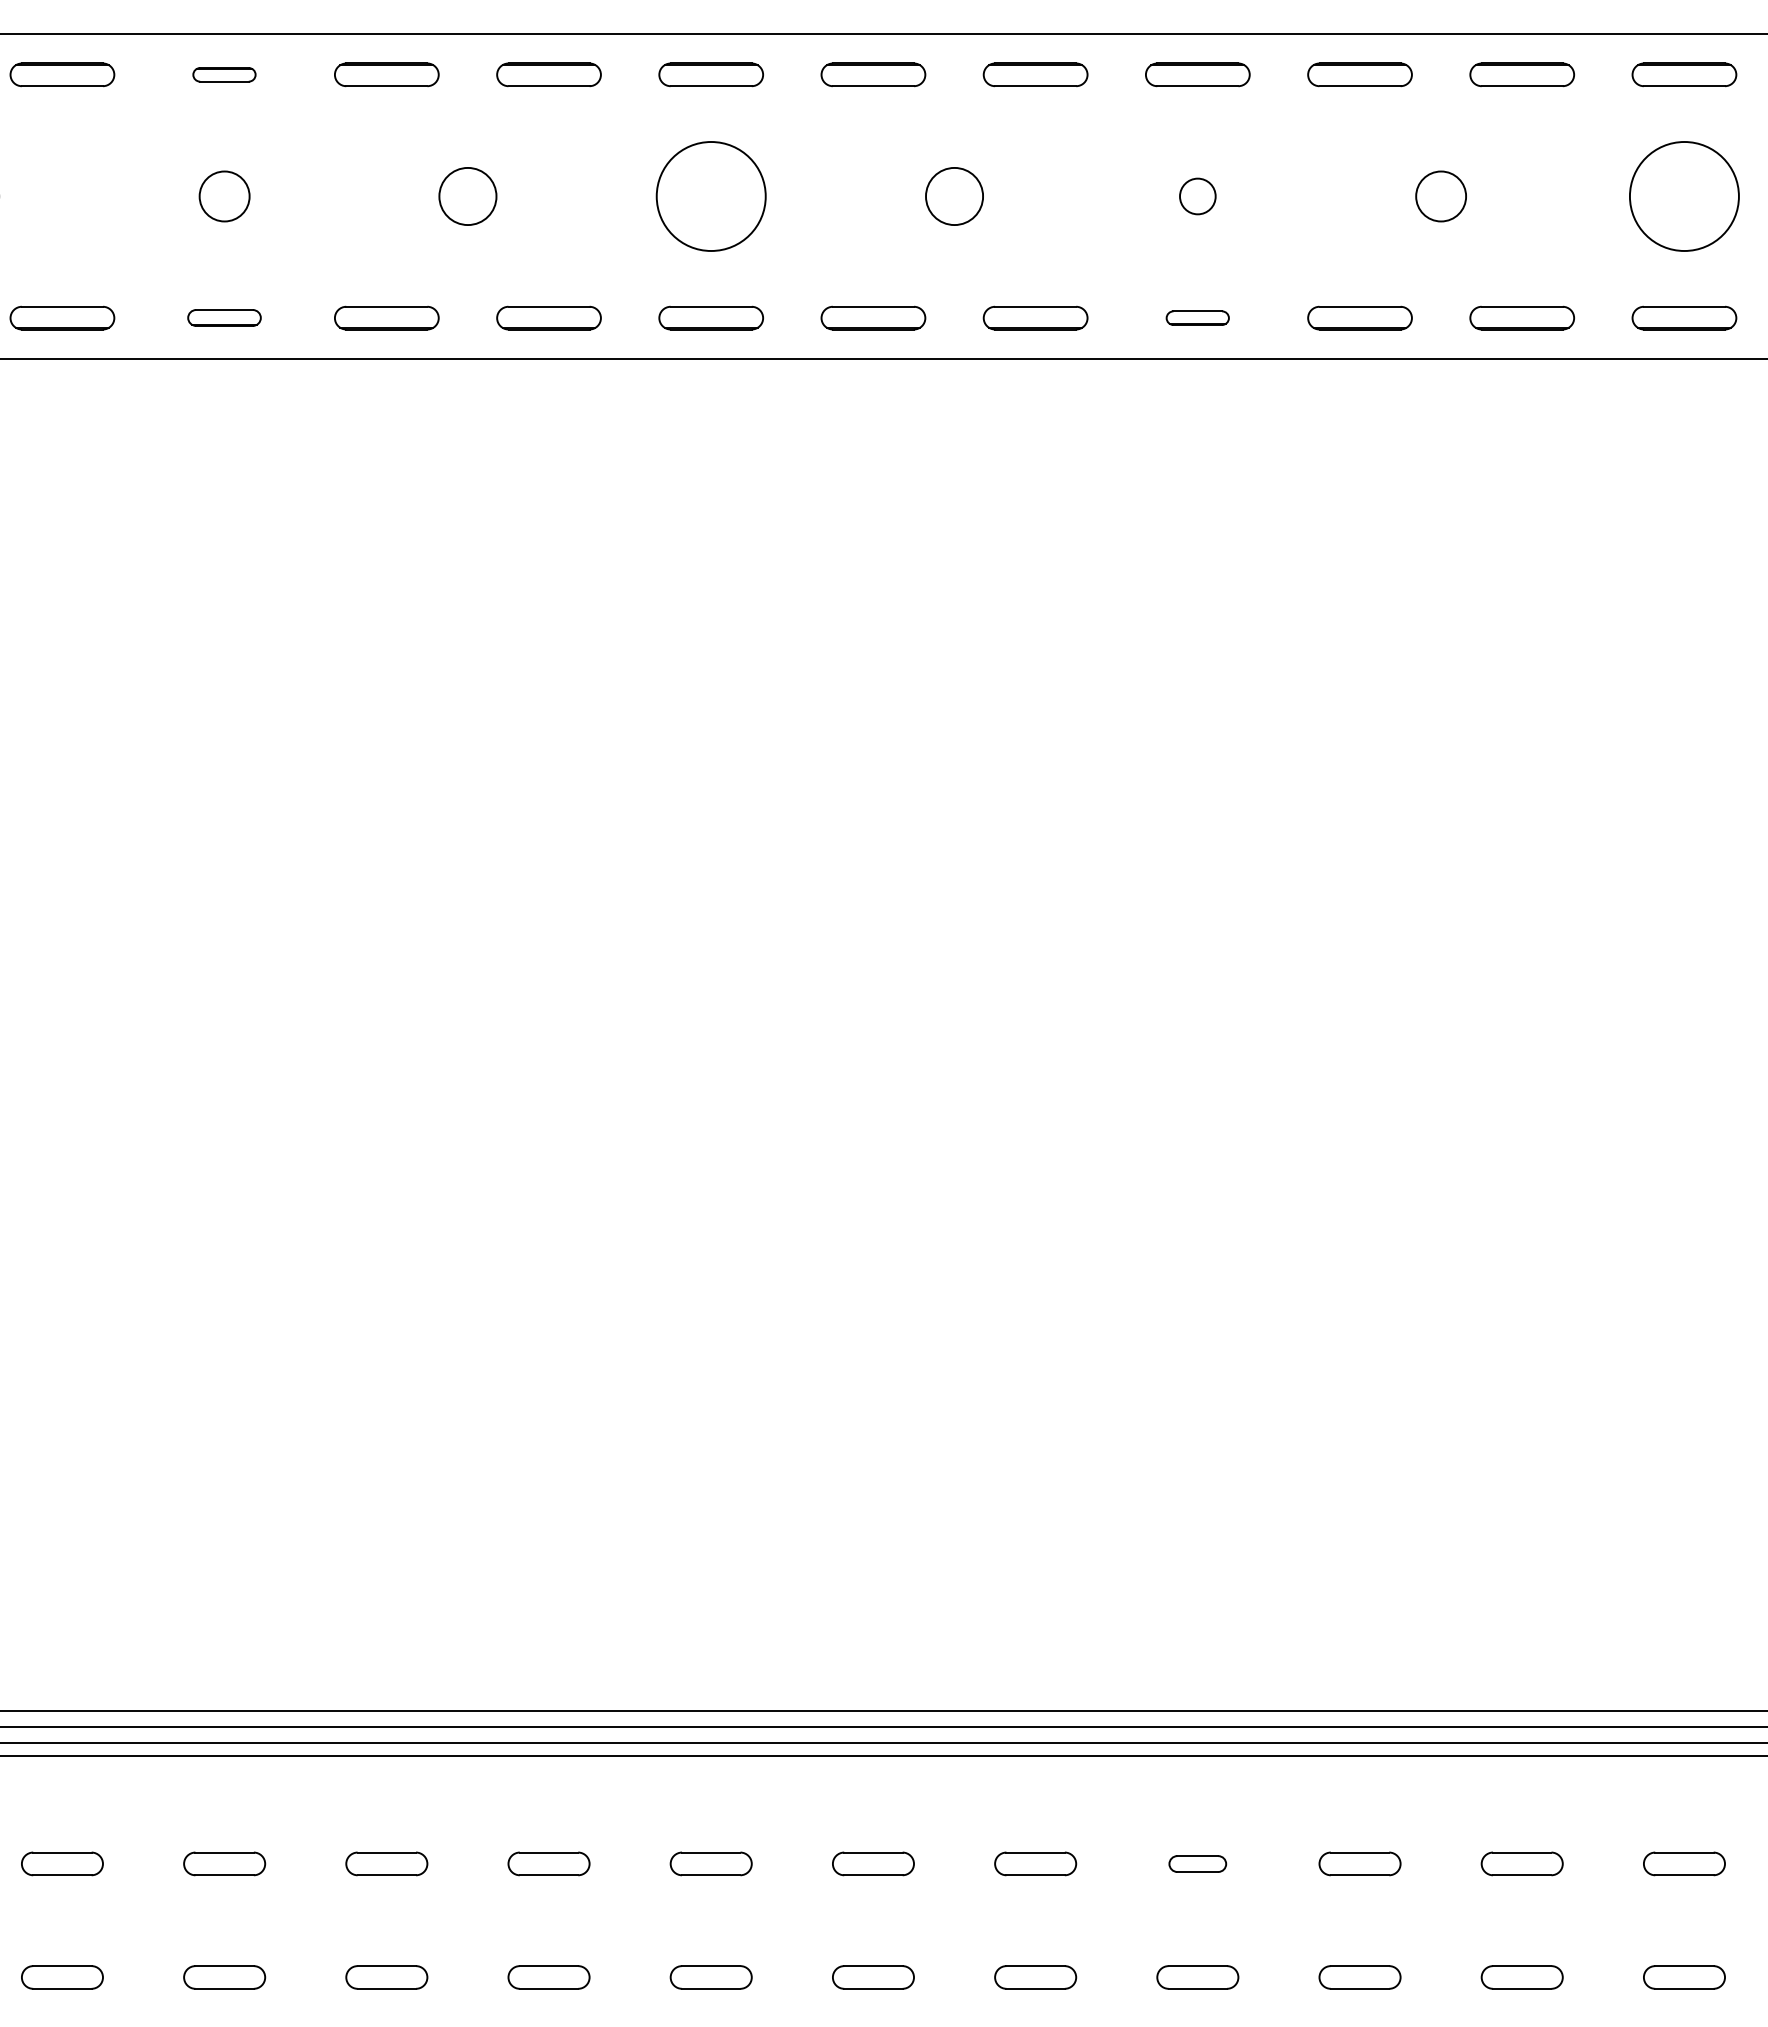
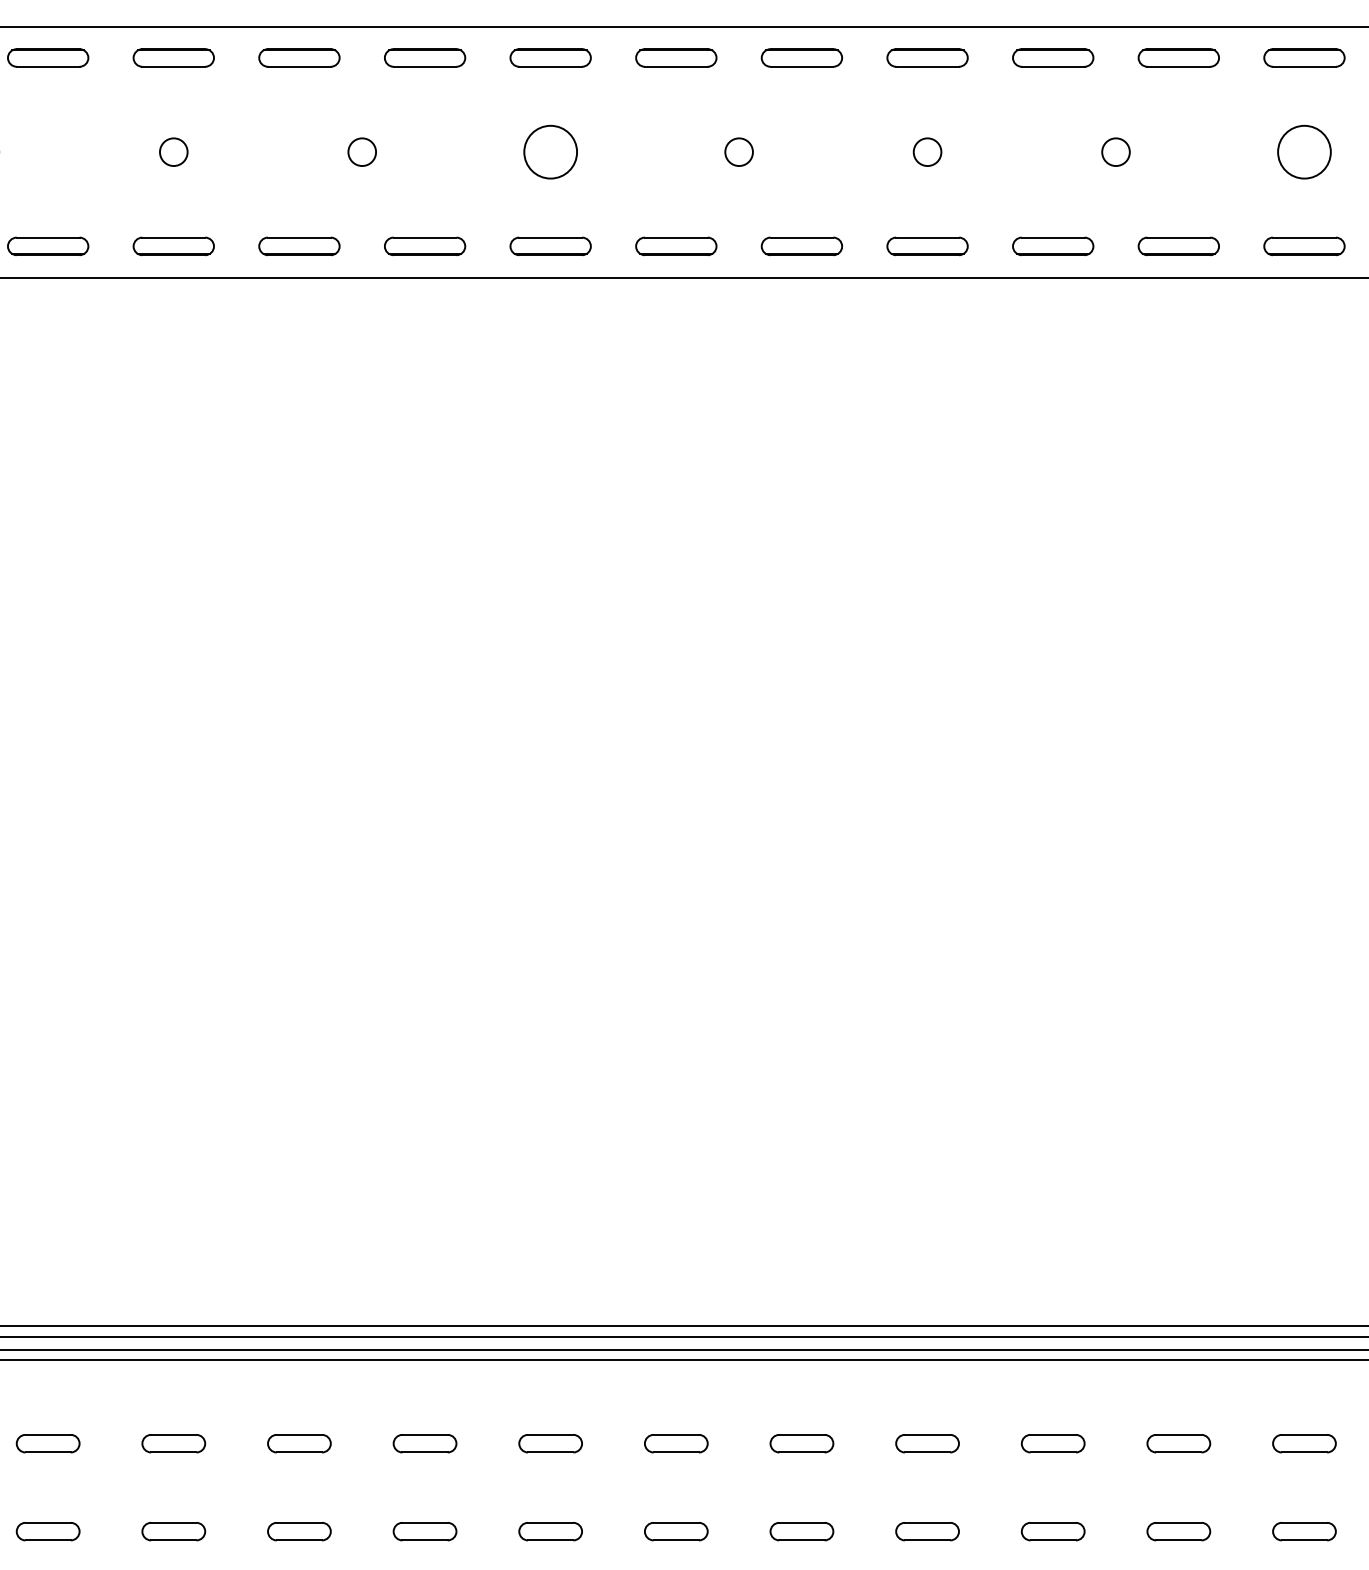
part: (224, 74) -> (173, 57), size x1.67
circle: (710, 195) -> (550, 151), size x0.62
circle: (1684, 195) -> (1304, 151), size x0.62
circle: (224, 196) -> (173, 152), size x0.71
circle: (468, 196) -> (362, 152), size x0.62
circle: (953, 196) -> (738, 152), size x0.62
circle: (1440, 196) -> (1115, 152), size x0.71
part: (224, 316) -> (173, 245), size x1.43
part: (1197, 318) -> (927, 246), size x1.67
part: (1197, 1863) -> (927, 1443), size x1.43

